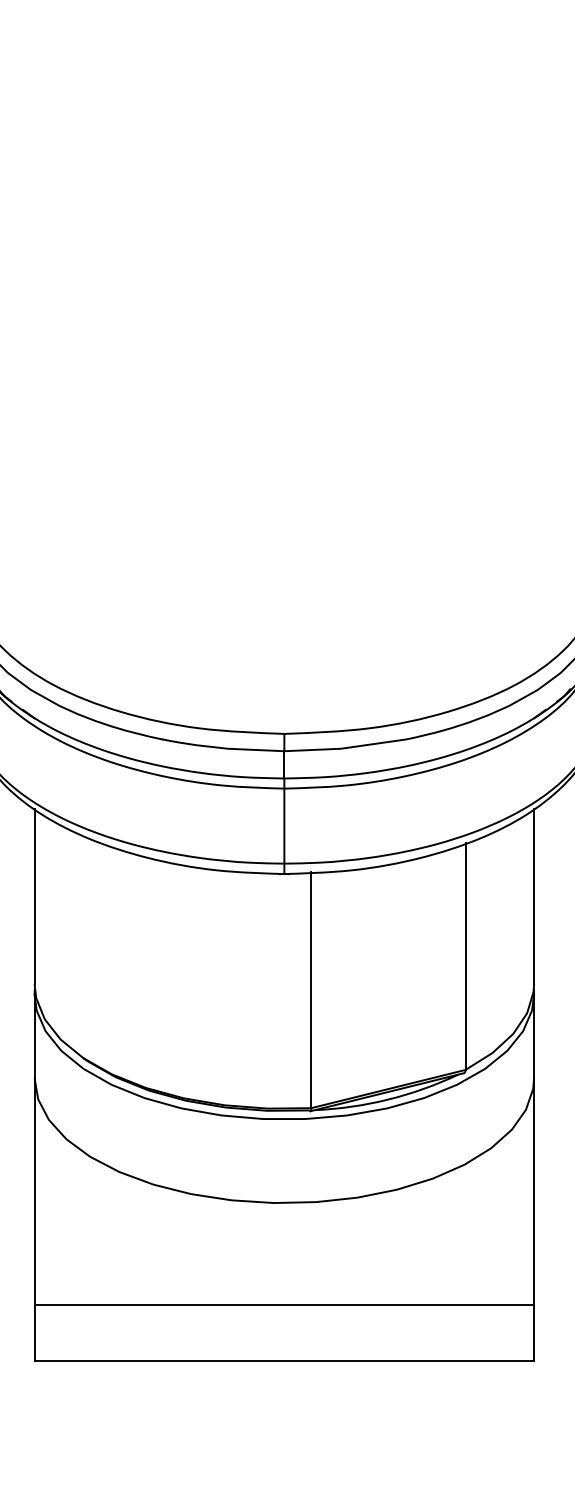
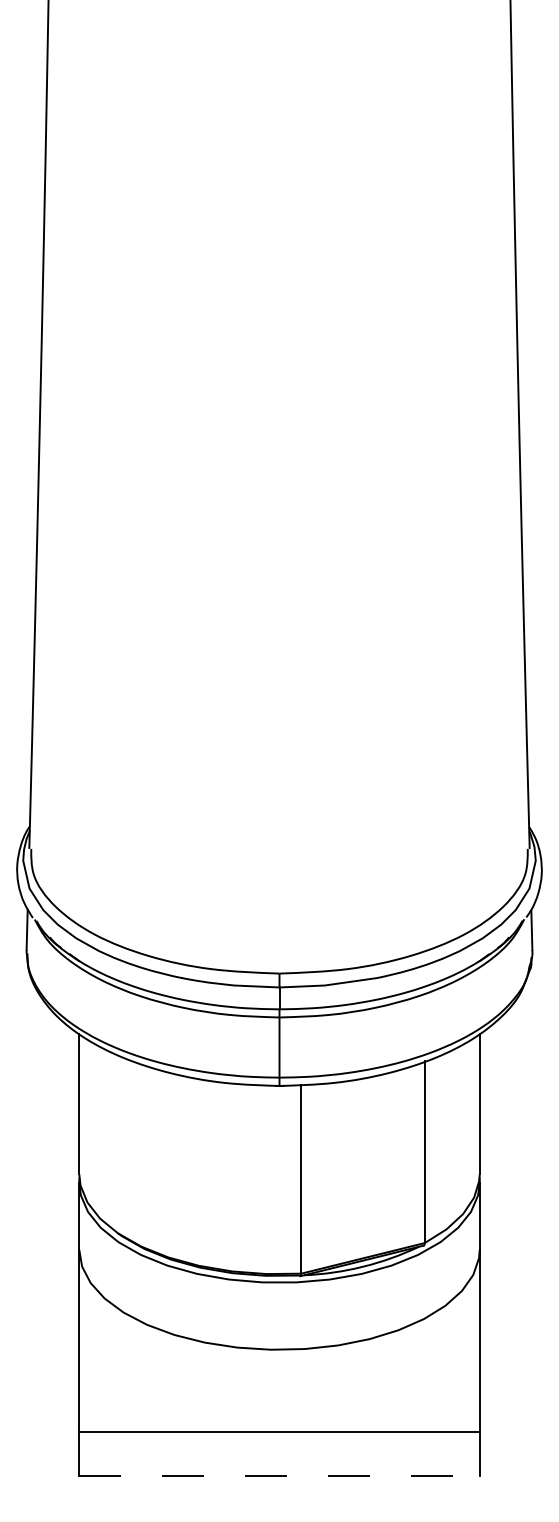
line: (285, 1361) -> (280, 1476), solid -> dashed

